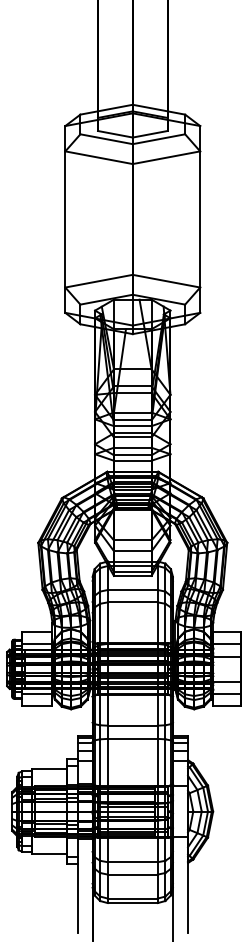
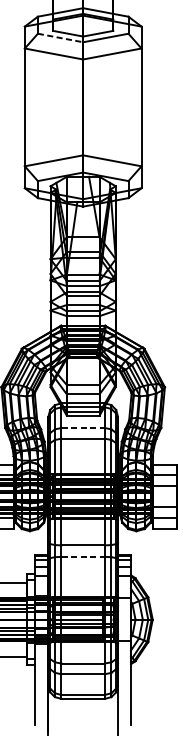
line: (106, 139) -> (60, 38), solid -> dashed
line: (133, 590) -> (83, 428), solid -> dashed
line: (133, 738) -> (83, 556), solid -> dashed

